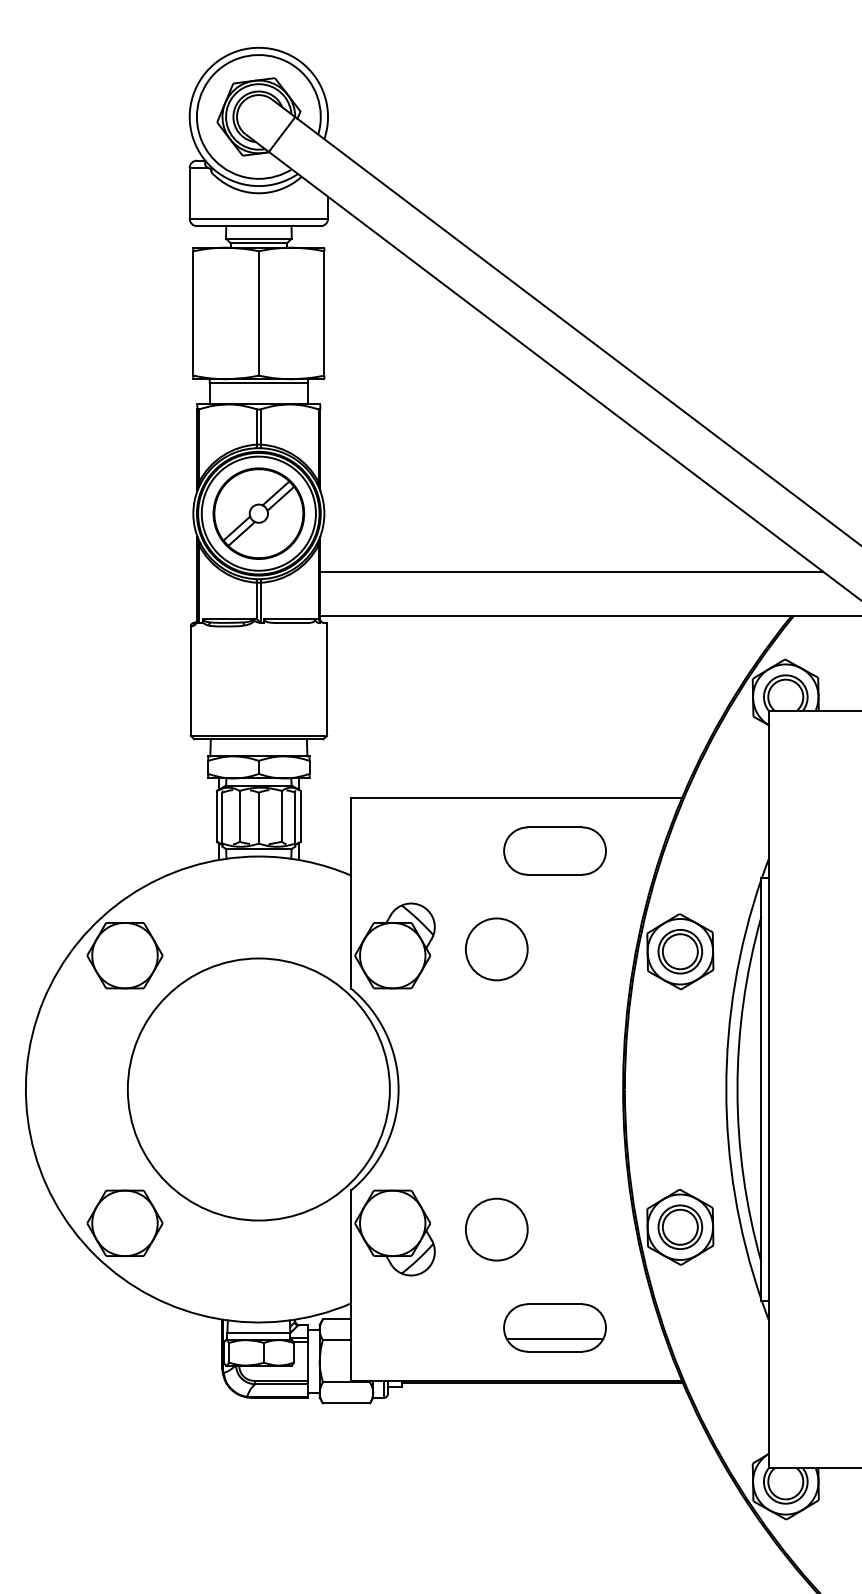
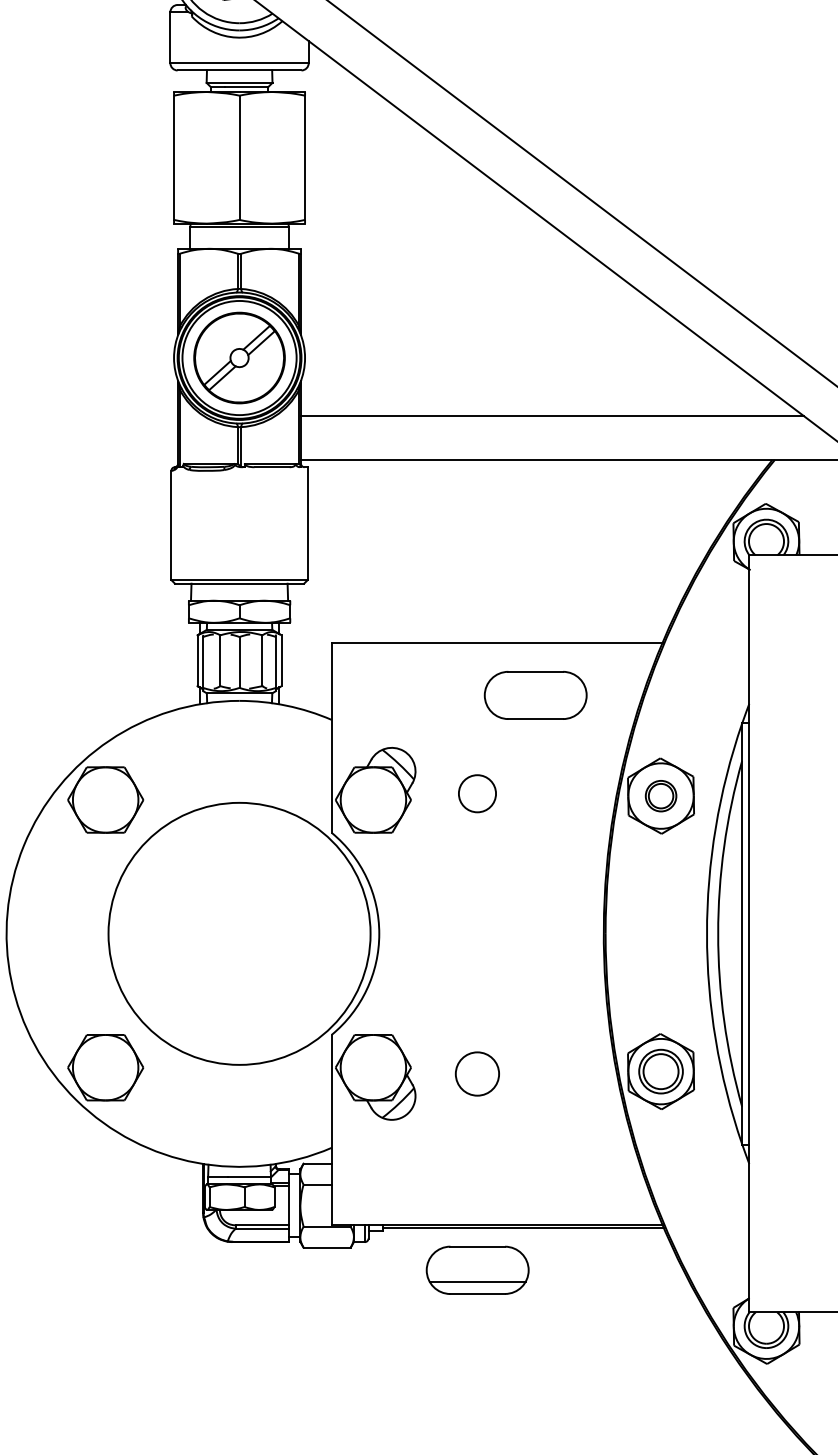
circle: (496, 949) -> (477, 793), size x0.6
part: (680, 951) -> (661, 795), size x0.7
circle: (496, 1229) -> (477, 1073), size x0.7
part: (554, 1327) -> (477, 1269), moved

